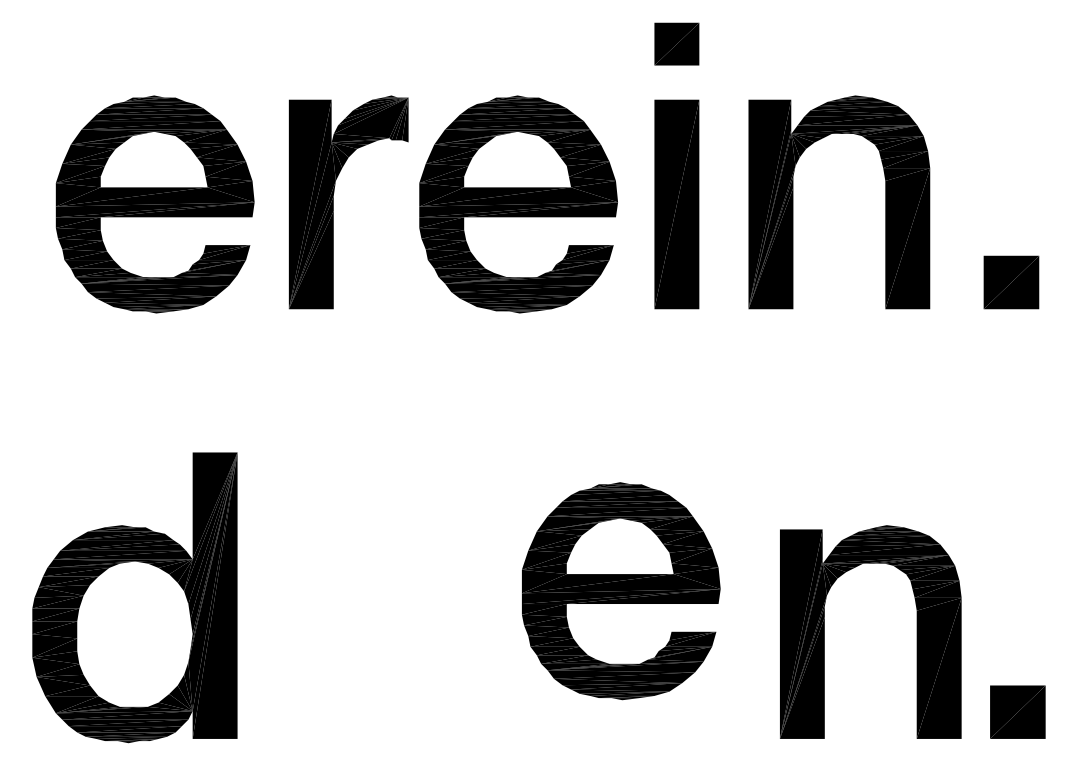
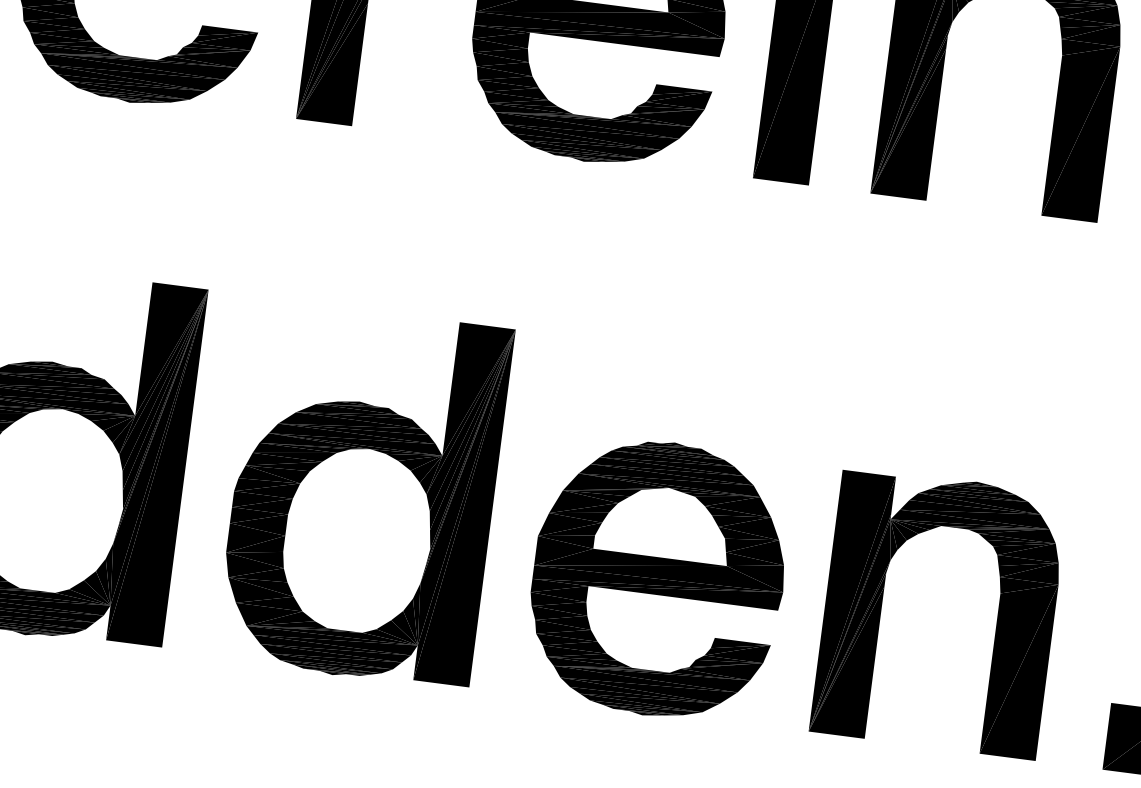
part: (621, 591) -> (658, 579), moved
part: (380, 597) -> (363, 494), added
part: (824, 631) -> (881, 604), moved

